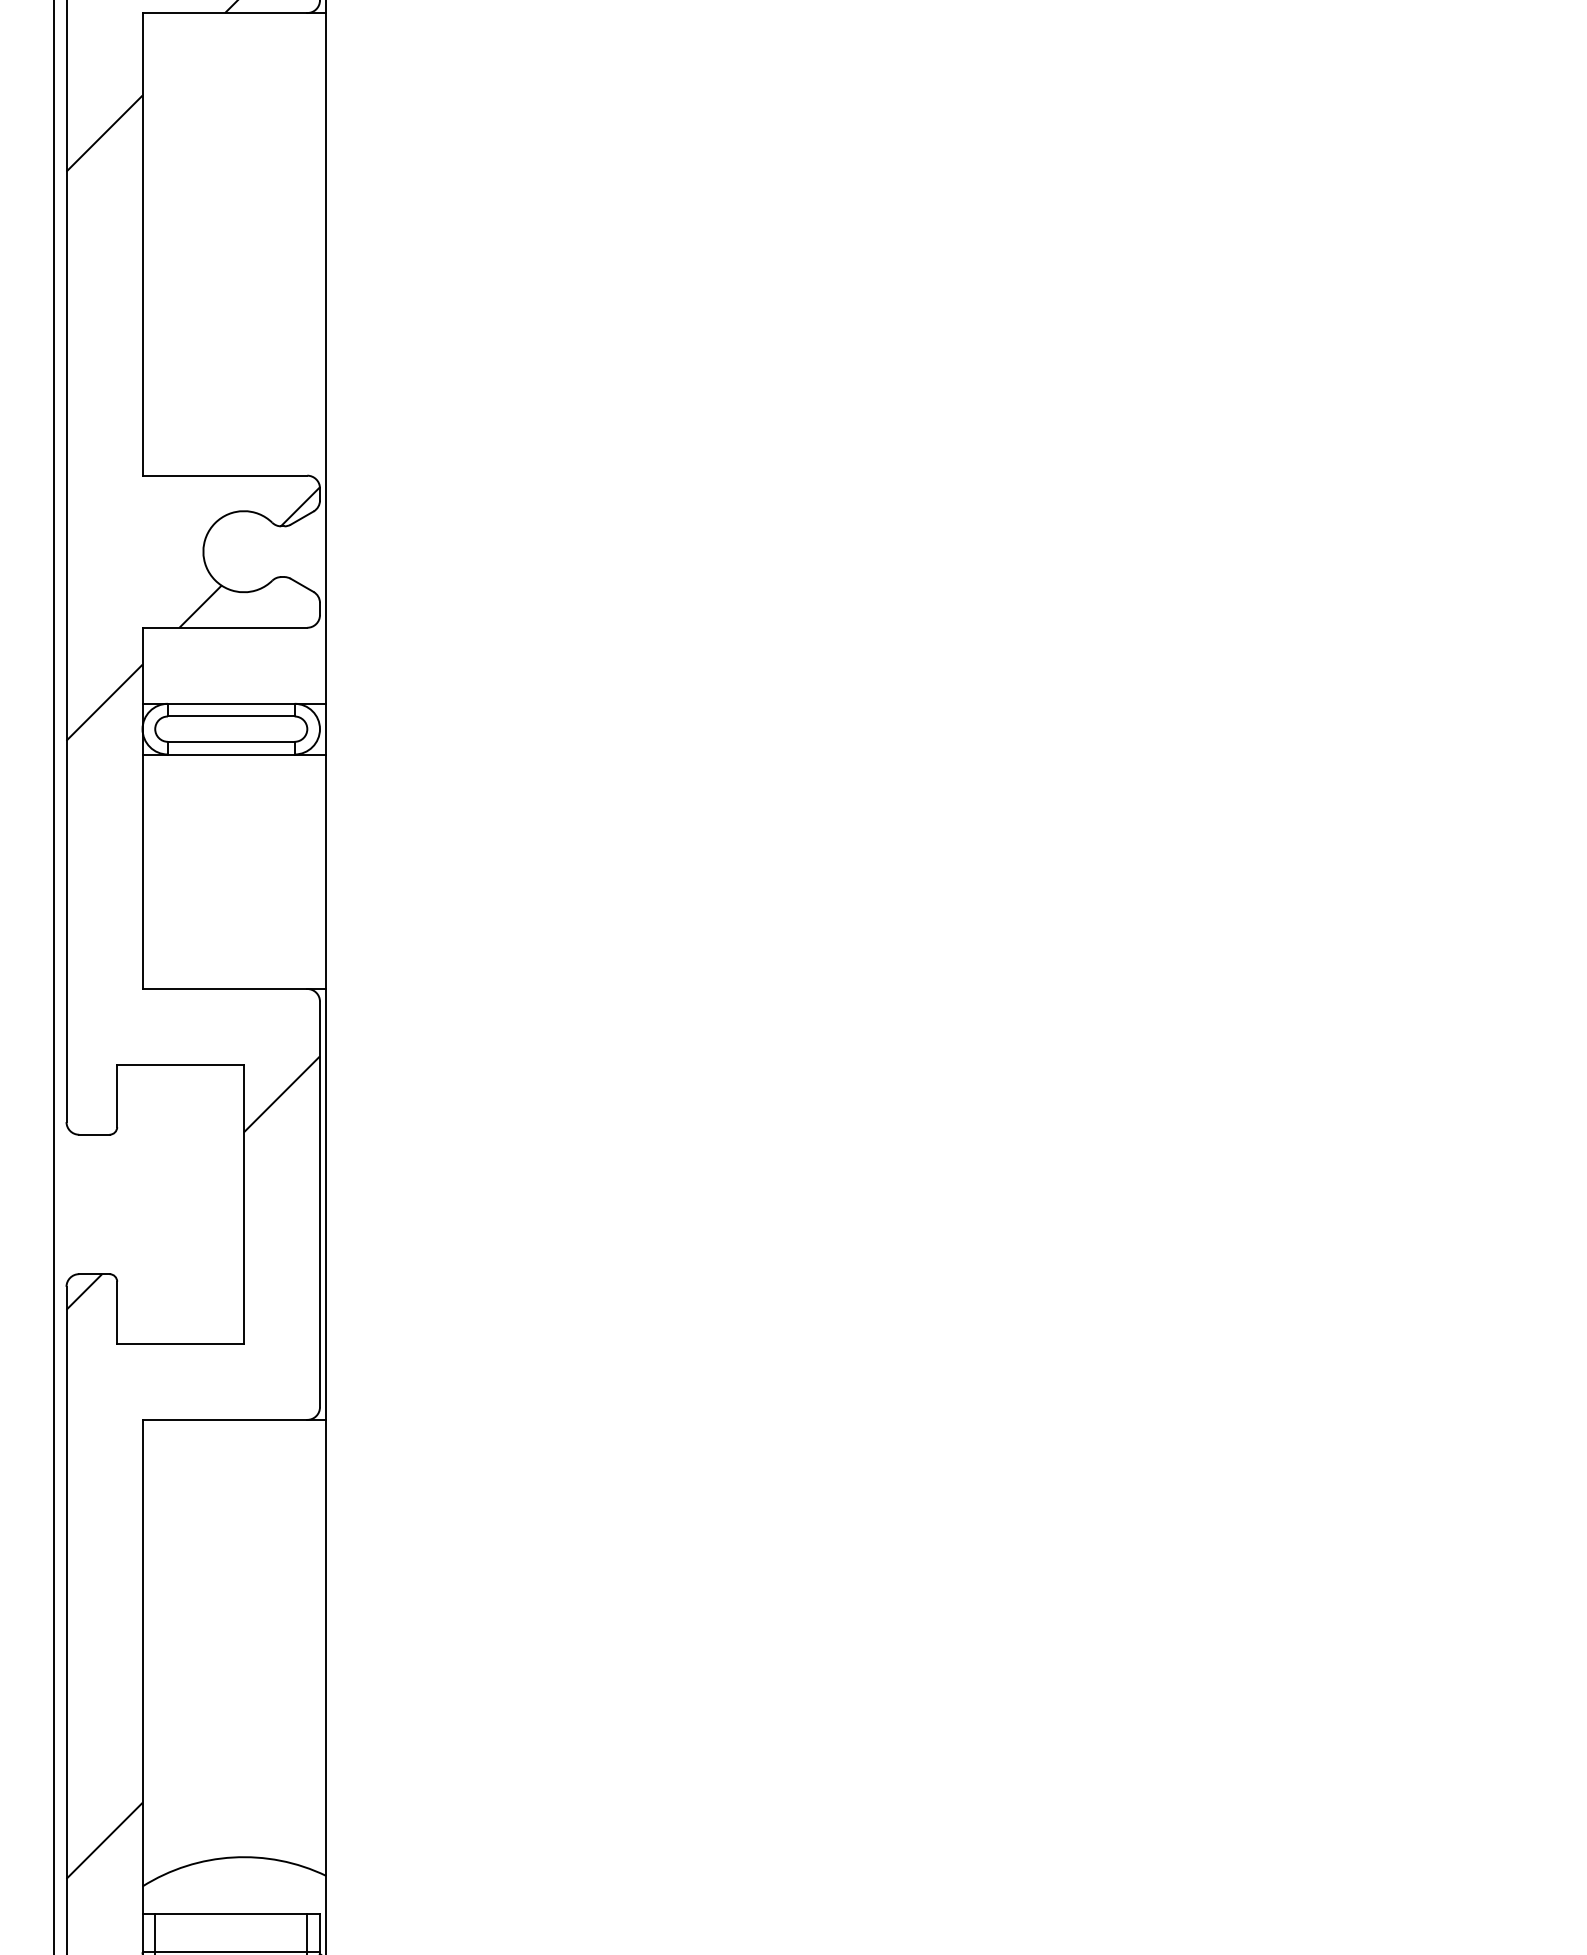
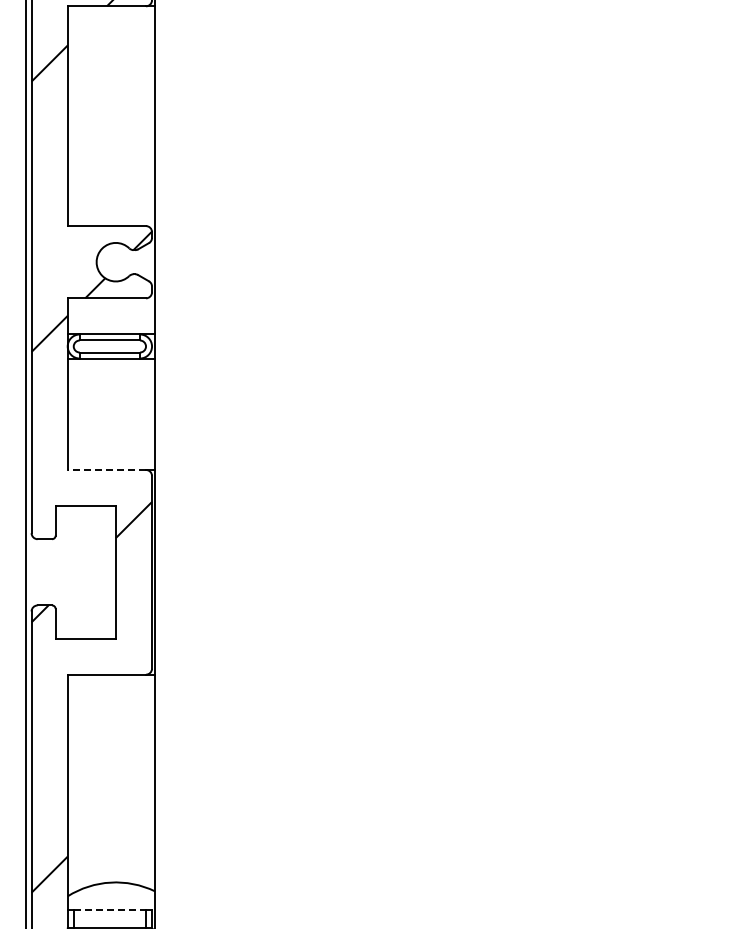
line: (224, 988) -> (106, 469), solid -> dashed
line: (232, 1914) -> (110, 909), solid -> dashed

